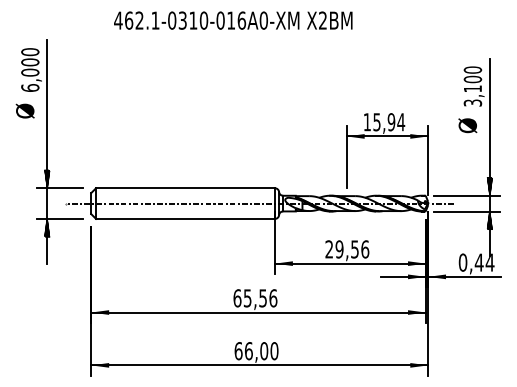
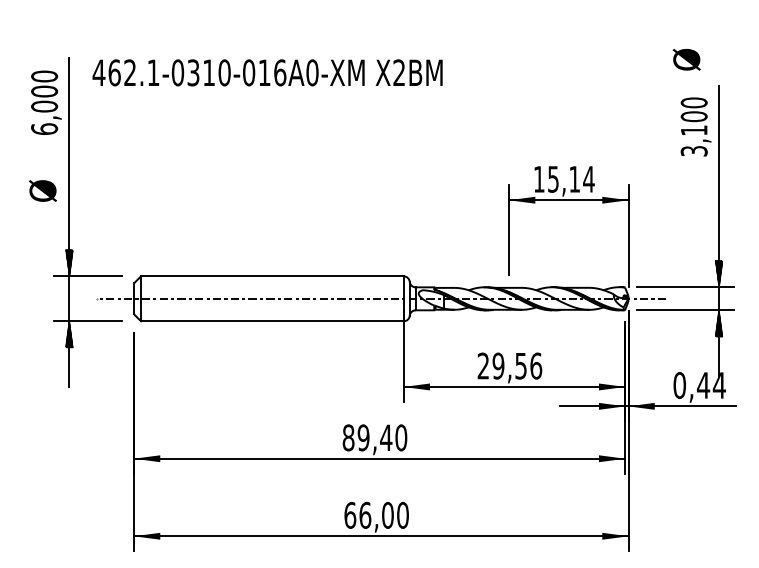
text: (233, 20) -> (267, 72), moved
text: (24, 110) -> (41, 190), moved
text: (391, 122) -> (574, 179), 15,94 -> 15,14
text: (467, 125) -> (686, 59), moved
text: (255, 298) -> (375, 438), 65,56 -> 89,40

